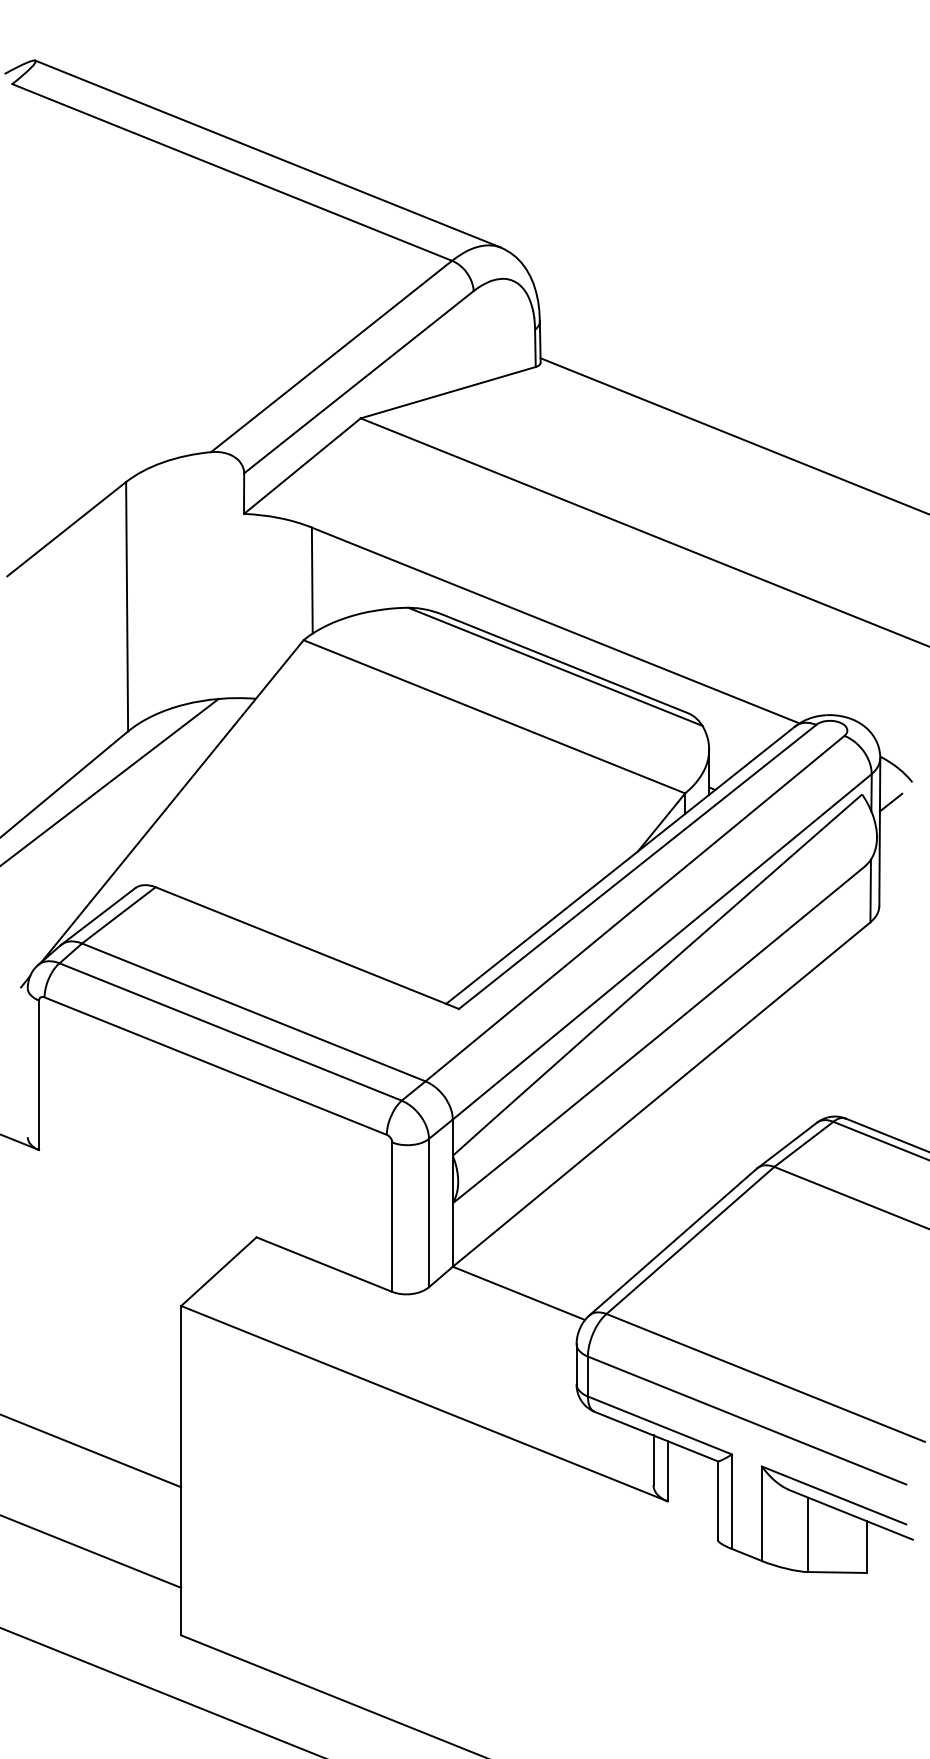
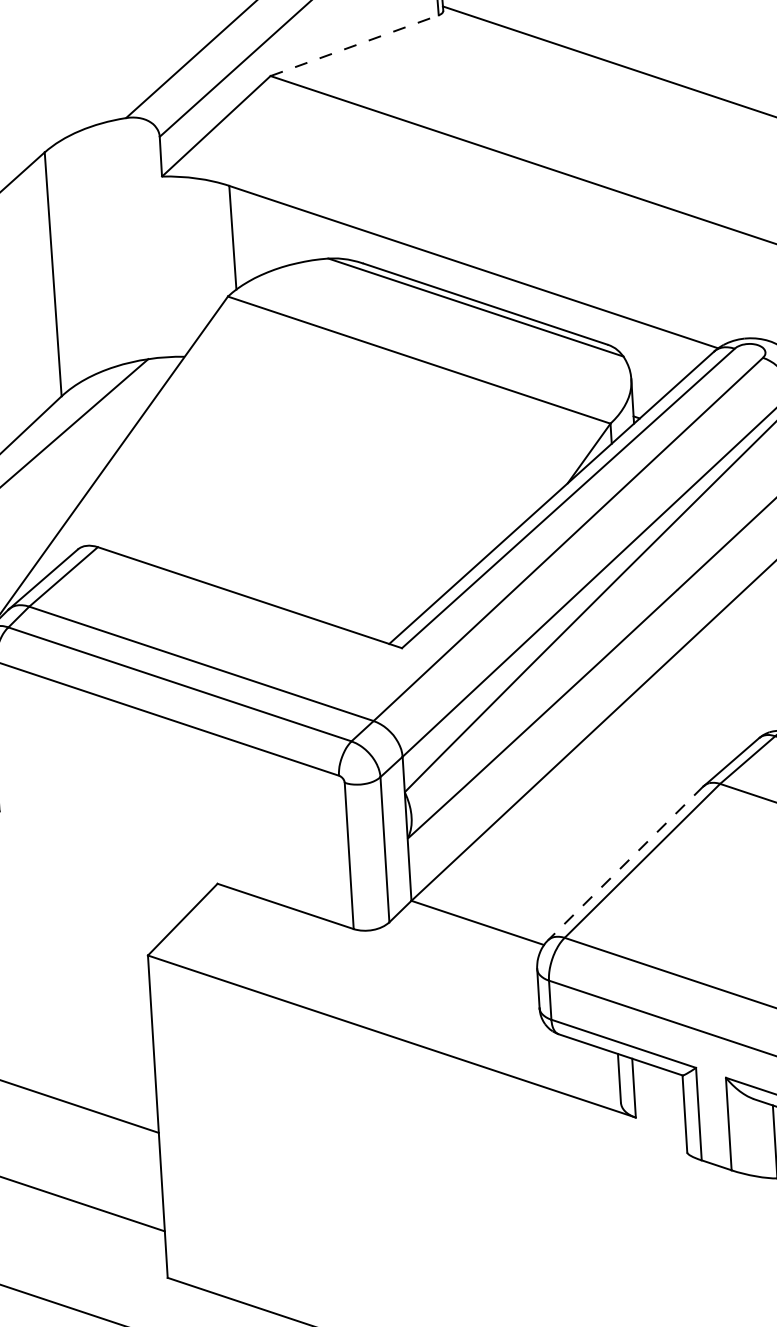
line: (448, 392) -> (354, 45), solid -> dashed
line: (673, 1242) -> (625, 863), solid -> dashed

